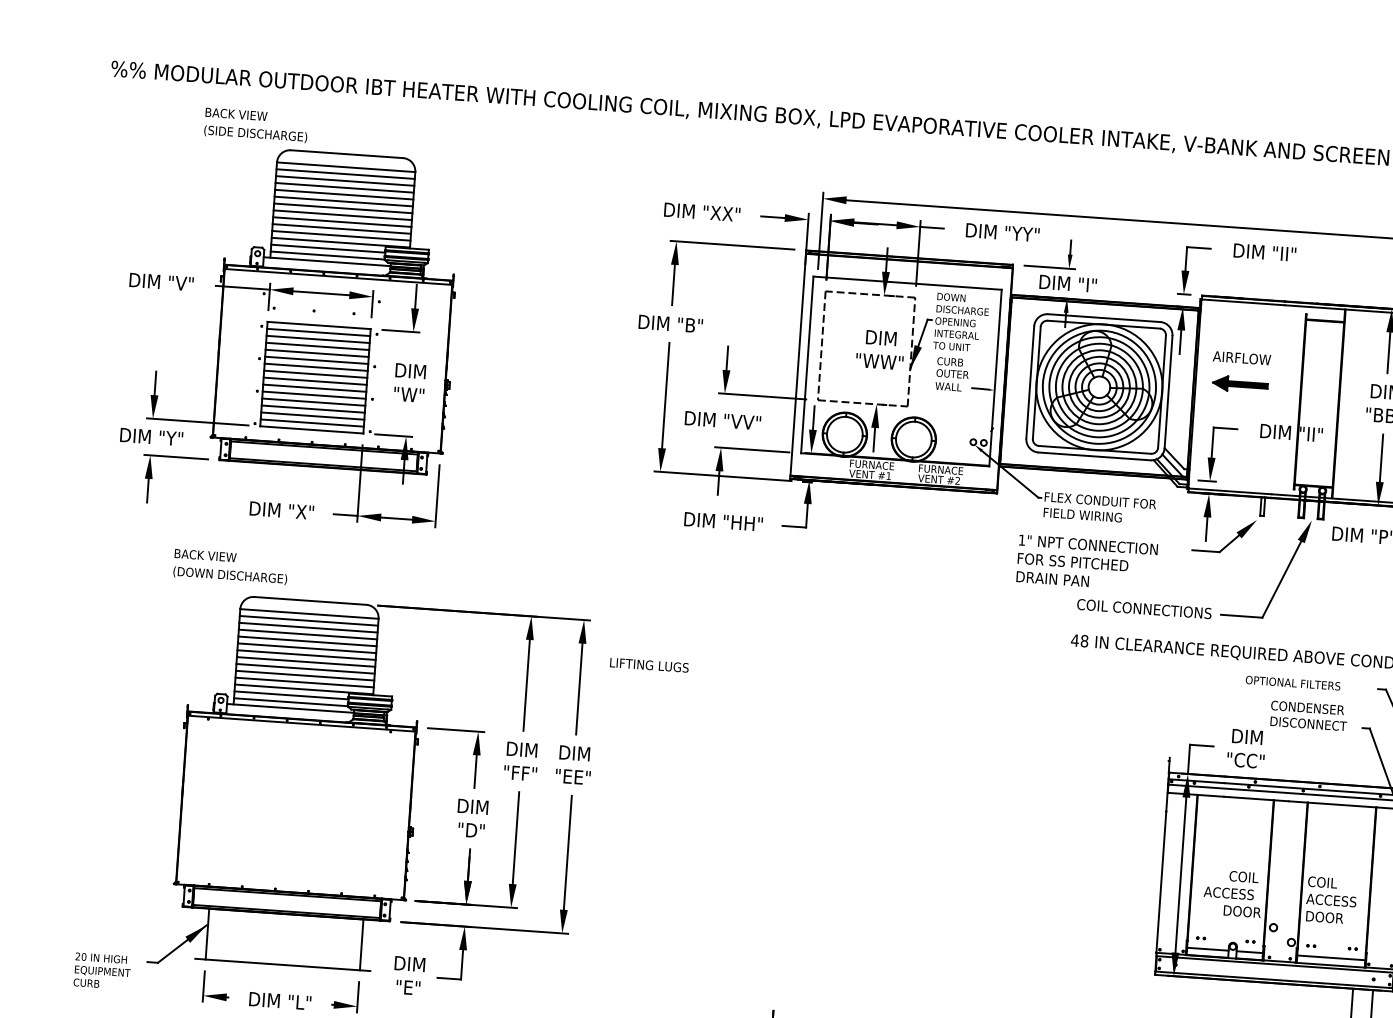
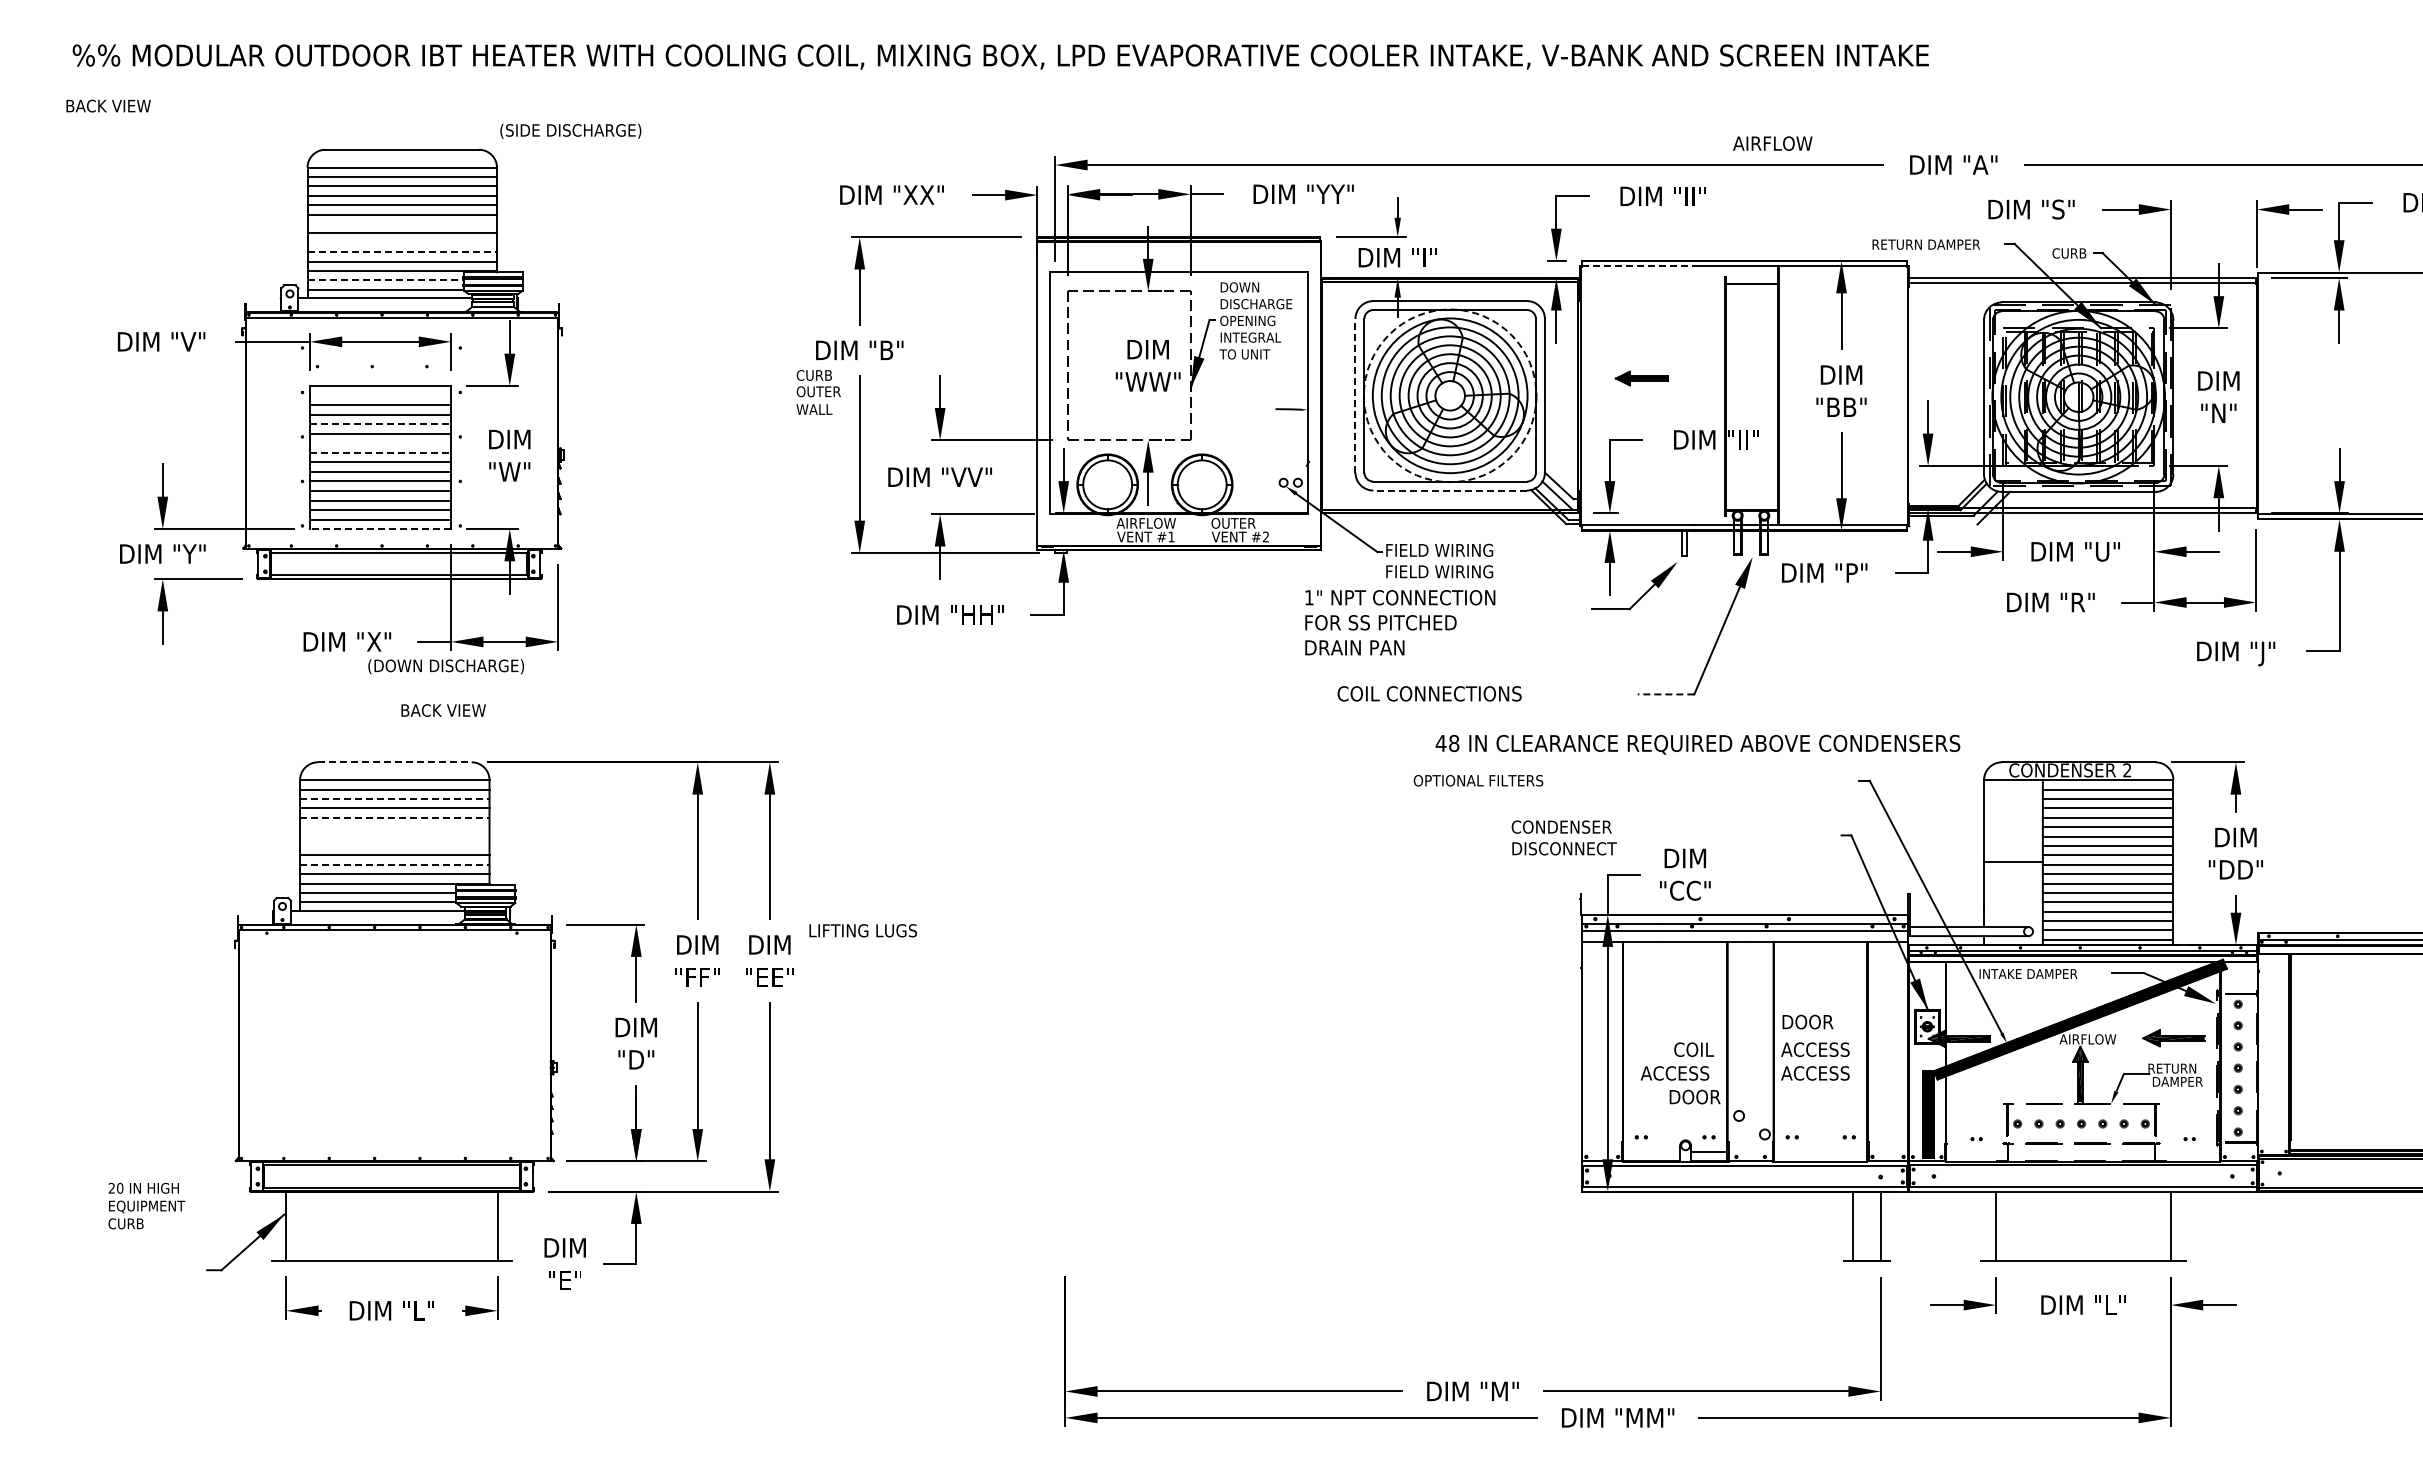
text: (236, 113) -> (108, 105), moved
text: (255, 133) -> (570, 130), moved
line: (342, 208) -> (401, 224), removed
line: (341, 221) -> (401, 242), removed
line: (342, 229) -> (402, 252), solid -> dashed
line: (328, 248) -> (386, 280), solid -> dashed
line: (1243, 302) -> (1638, 266), solid -> dashed
line: (318, 332) -> (380, 395), removed
line: (317, 353) -> (380, 424), solid -> dashed
text: (1241, 358) -> (1772, 143), moved
line: (316, 367) -> (380, 443), removed
line: (315, 374) -> (380, 452), solid -> dashed
text: (952, 374) -> (818, 392), moved
line: (1030, 382) -> (1355, 395), solid -> dashed
part: (1239, 384) -> (1641, 378), size x0.7
circle: (1098, 387) -> (1449, 395), solid -> dashed
line: (311, 430) -> (380, 529), solid -> dashed
line: (1094, 456) -> (1450, 490), solid -> dashed
text: (871, 464) -> (1146, 522), FURNACE -> AIRFLOW
text: (940, 469) -> (1241, 522), FURNACE -> OUTER
text: (1104, 500) -> (1467, 549), FLEX CONDUIT FOR -> FIELD WIRING
text: (205, 555) -> (443, 710), moved
text: (1087, 562) -> (1400, 622), moved
text: (230, 575) -> (446, 666), moved
line: (310, 601) -> (394, 762), solid -> dashed
text: (1144, 608) -> (1429, 693), moved
line: (1241, 616) -> (1665, 694), solid -> dashed
line: (308, 627) -> (394, 798), solid -> dashed
line: (307, 641) -> (394, 817), solid -> dashed
line: (306, 648) -> (394, 827), removed
line: (306, 655) -> (394, 836), removed
line: (305, 661) -> (394, 845), removed
text: (648, 665) -> (862, 930), moved
line: (304, 675) -> (394, 864), solid -> dashed
text: (1293, 682) -> (1478, 780), moved
text: (1308, 715) -> (1563, 837), moved
text: (1332, 883) -> (1815, 1049), COIL -> ACCESS
text: (1324, 916) -> (1807, 1021), moved
line: (1207, 949) -> (1651, 1151), removed
line: (1331, 957) -> (1820, 1151), removed
text: (102, 970) -> (146, 1205), moved

